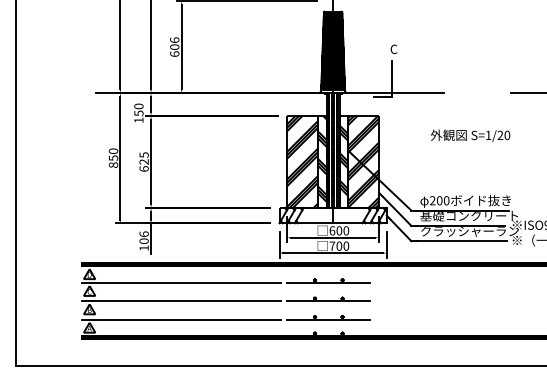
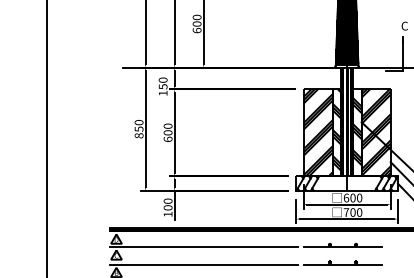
text: (174, 39) -> (196, 16), 606 -> 600
text: (143, 158) -> (167, 129), 625 -> 600
text: (143, 233) -> (167, 200), 106 -> 100

